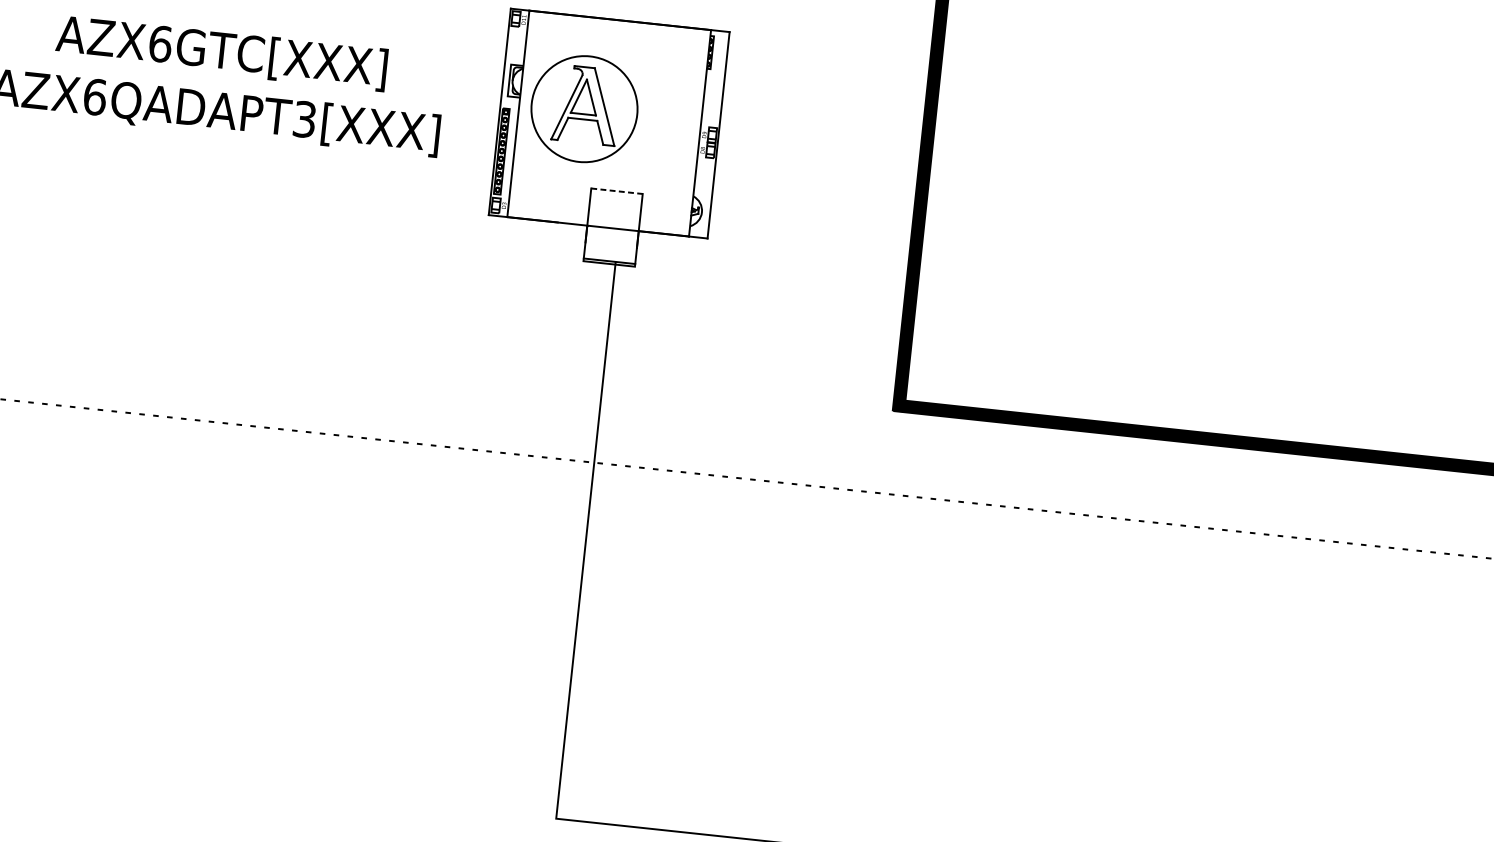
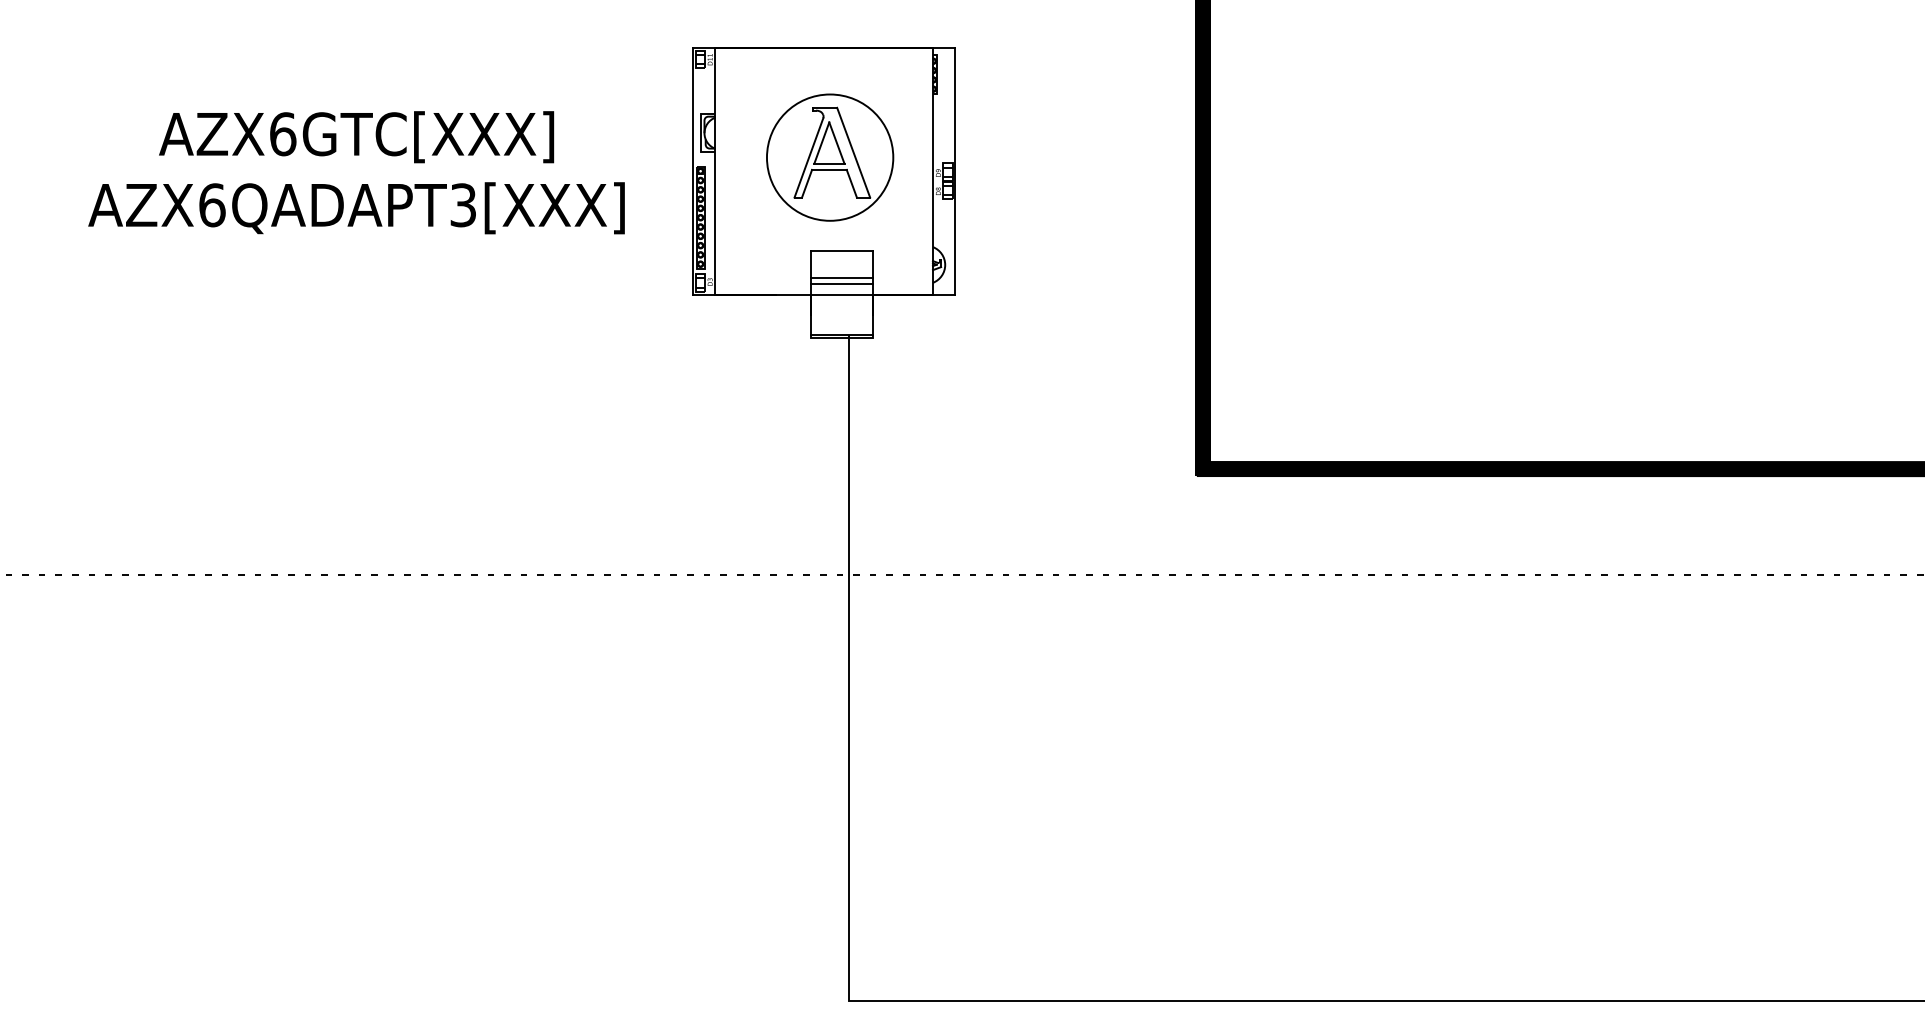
part: (584, 109) -> (830, 157), moved
line: (617, 191) -> (842, 250), dashed -> solid
line: (614, 214) -> (841, 278), added
line: (613, 218) -> (841, 283), added

